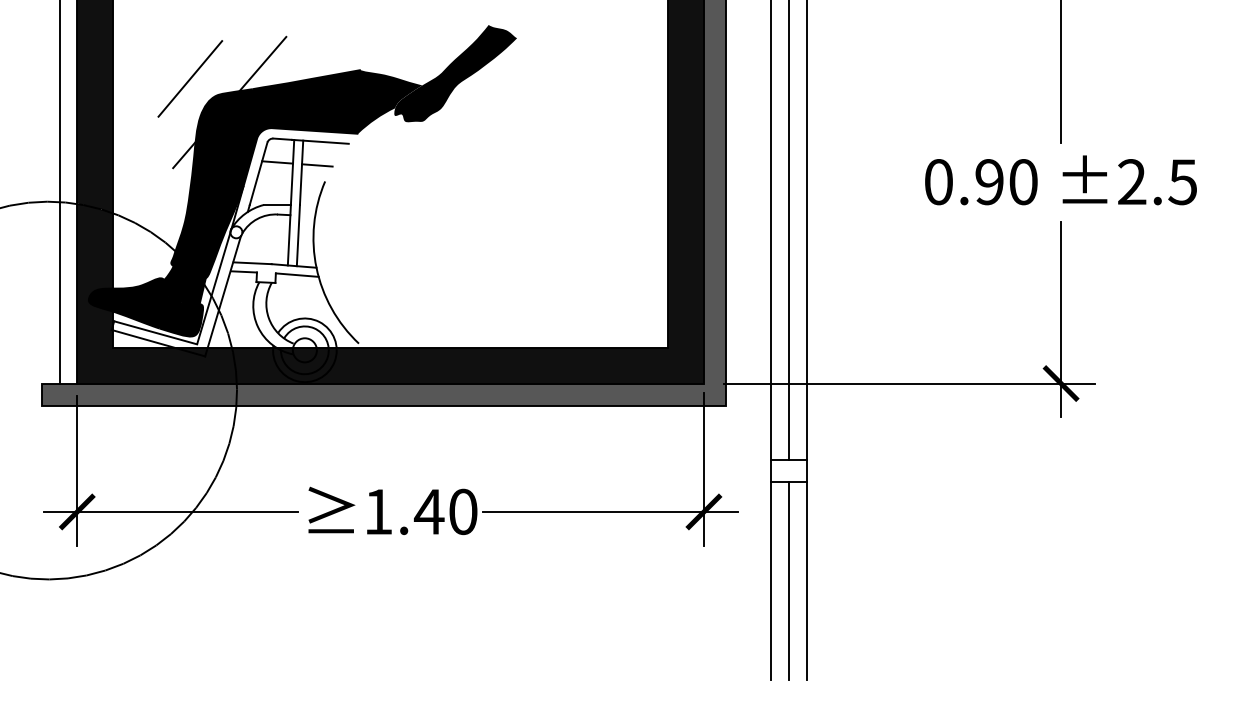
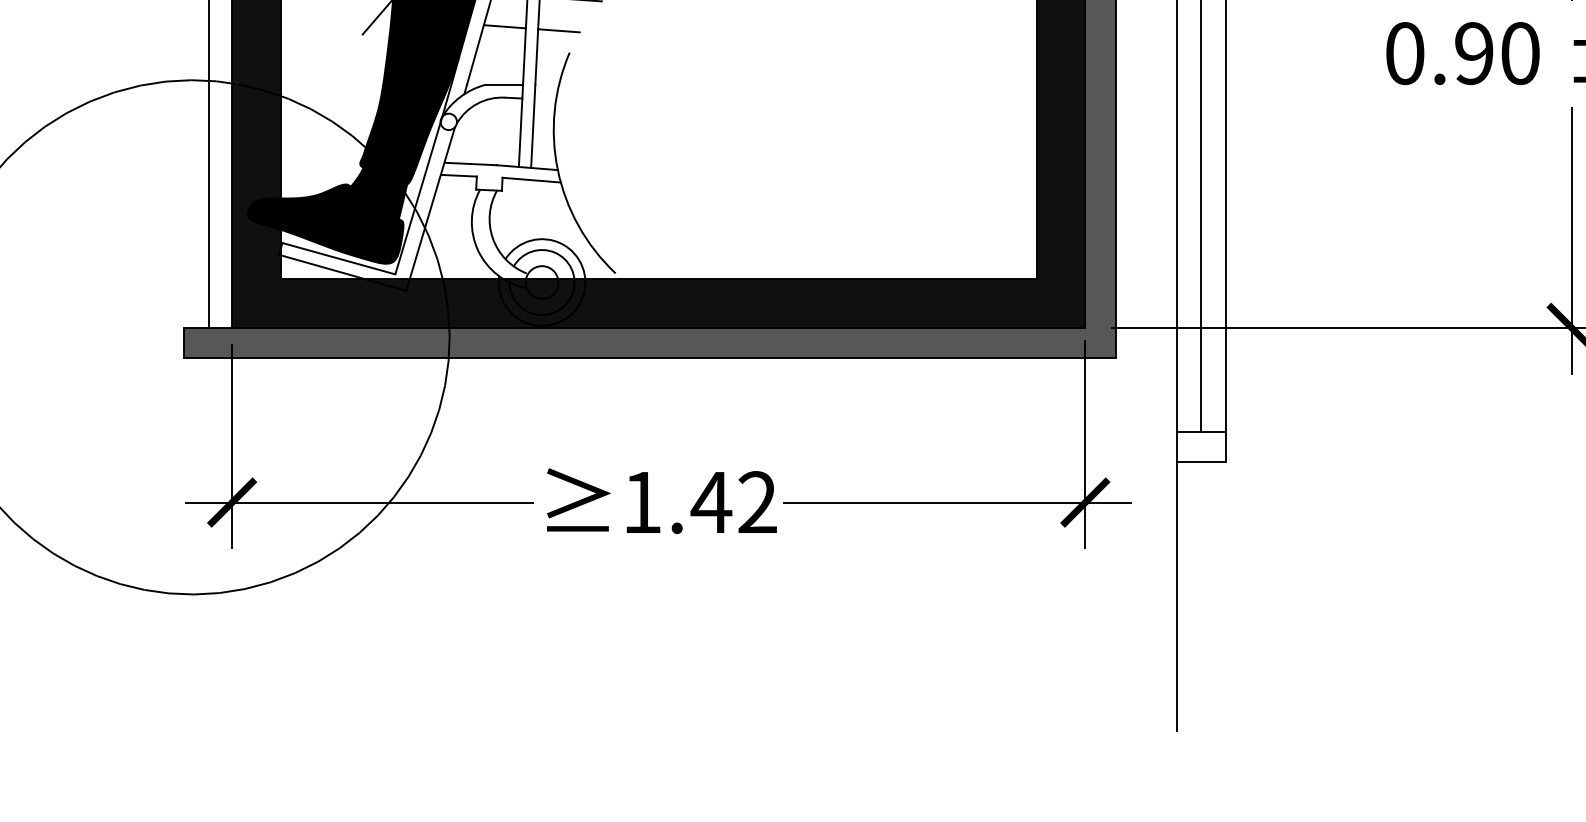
text: (463, 511) -> (757, 501), 1.40 -> 1.42
line: (788, 580) -> (1200, 595), removed
line: (806, 580) -> (1224, 595), removed

